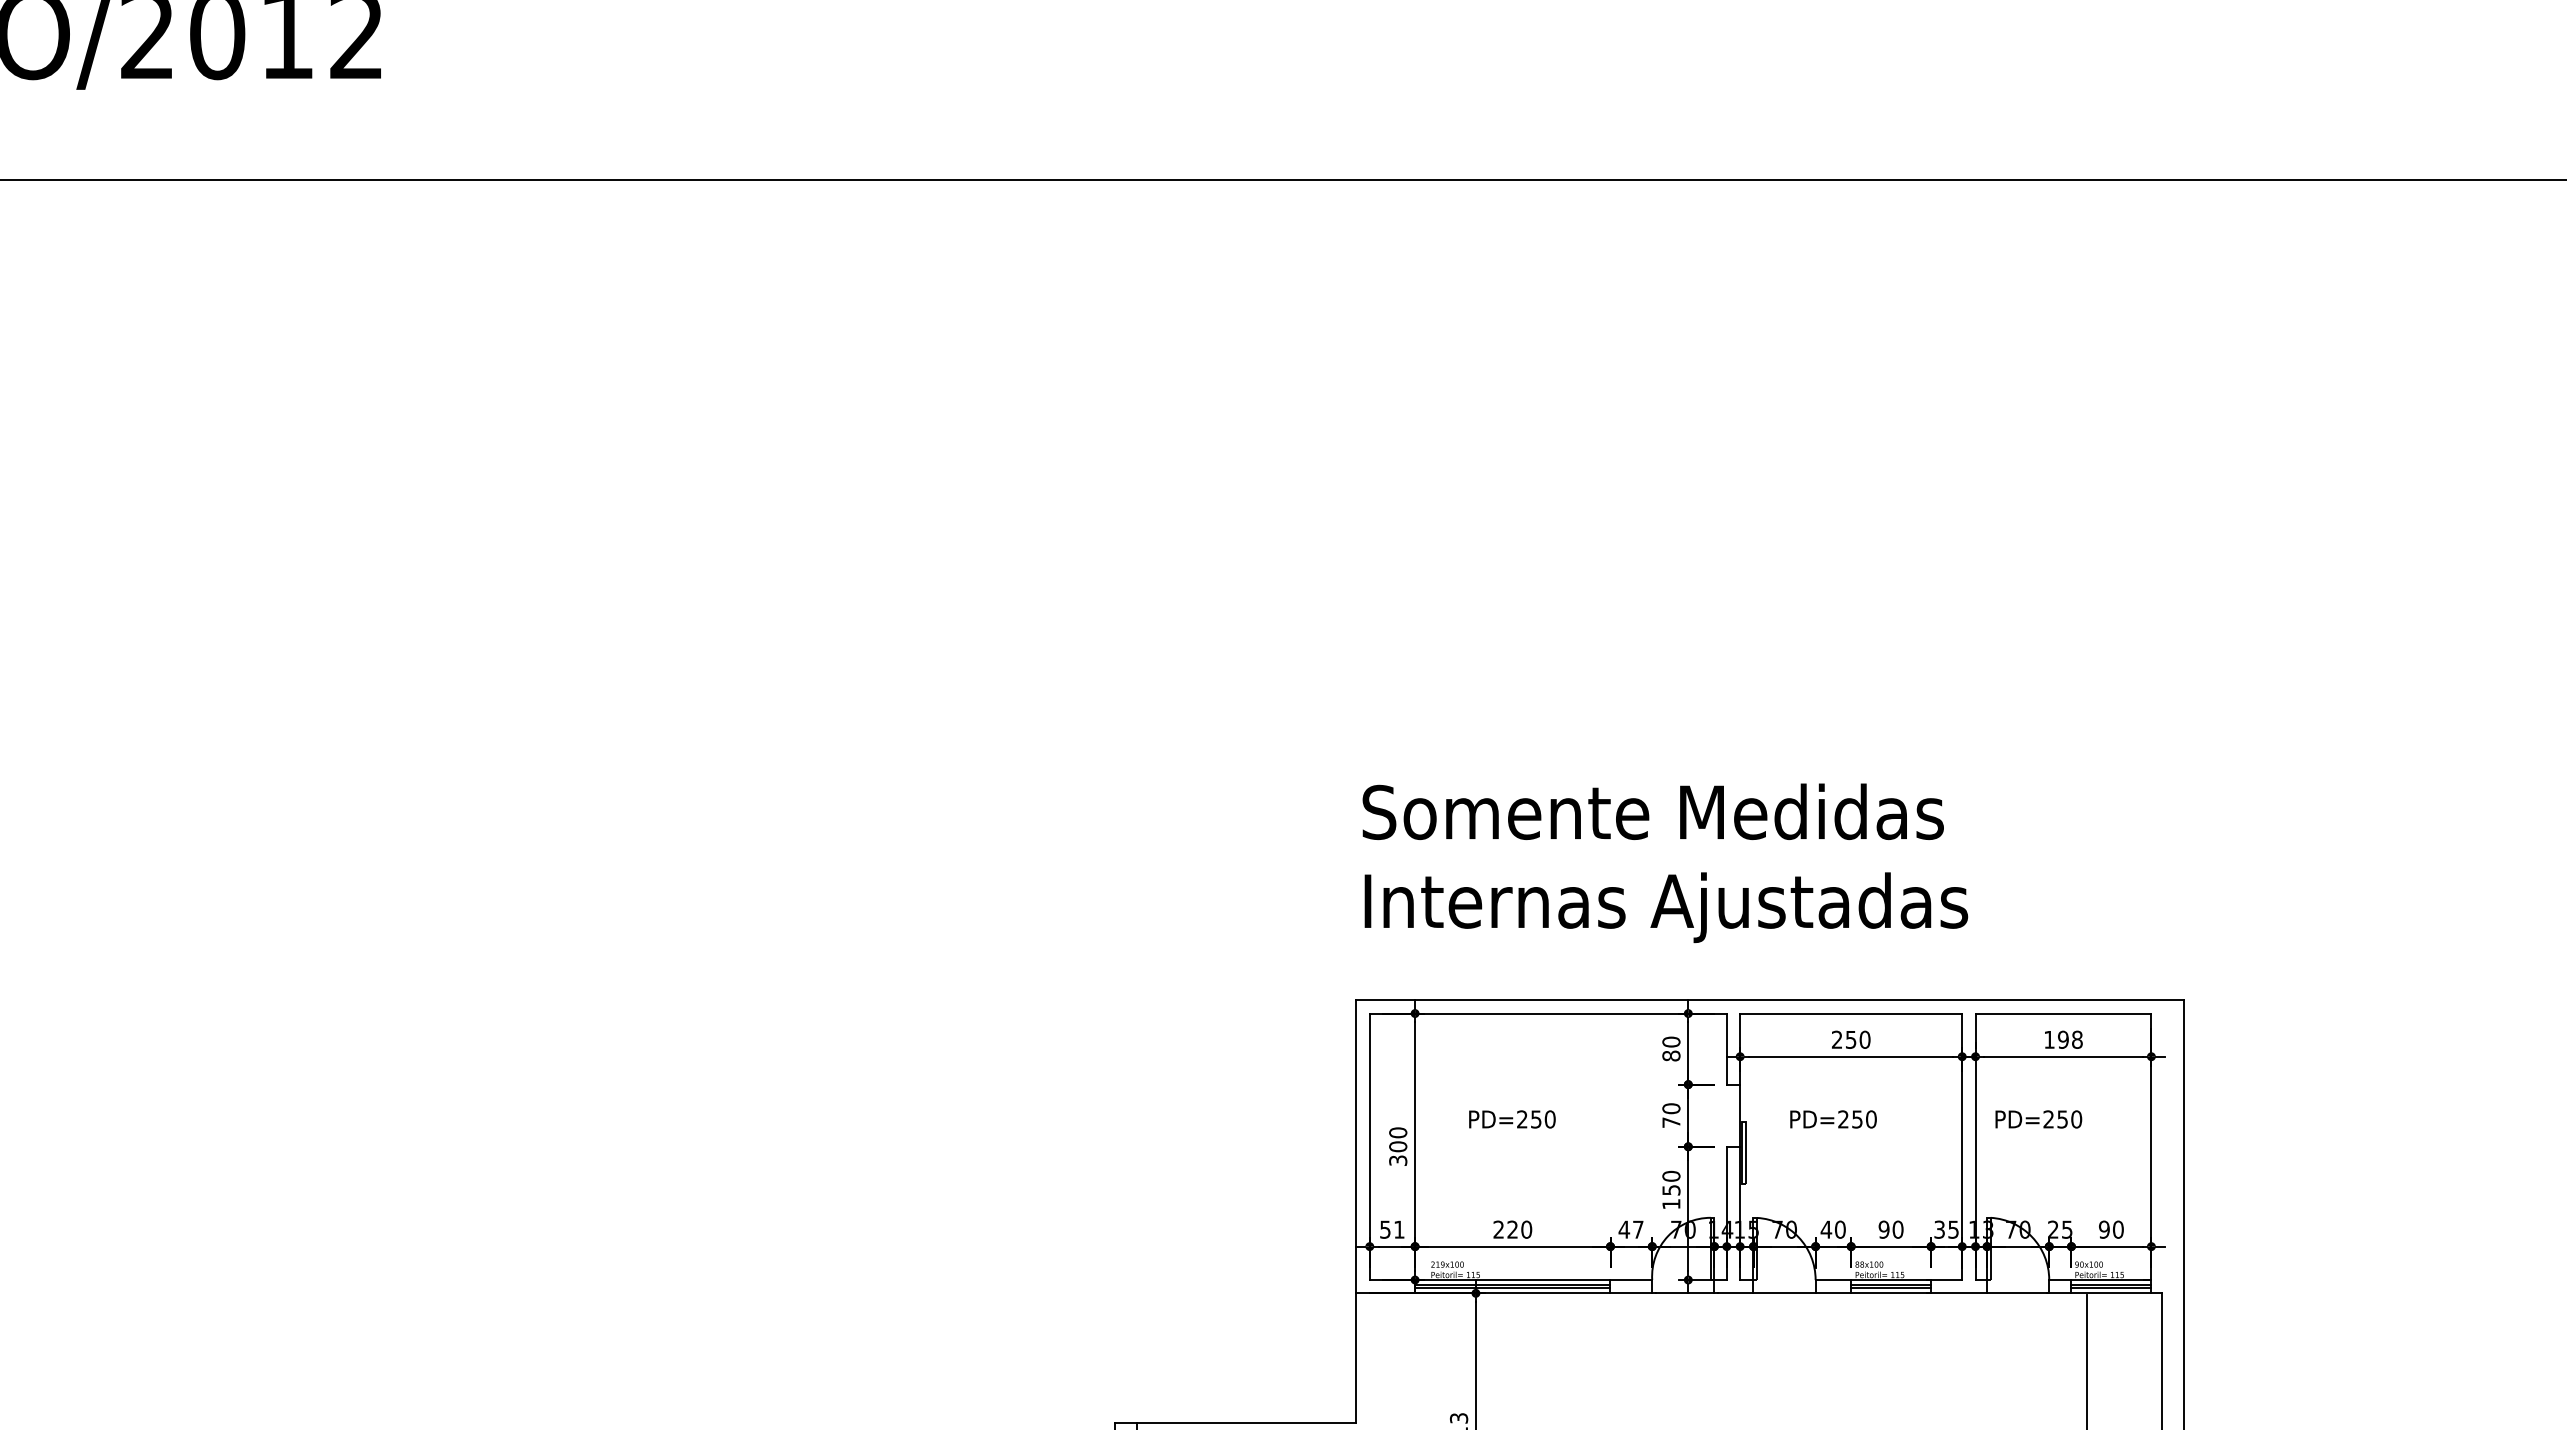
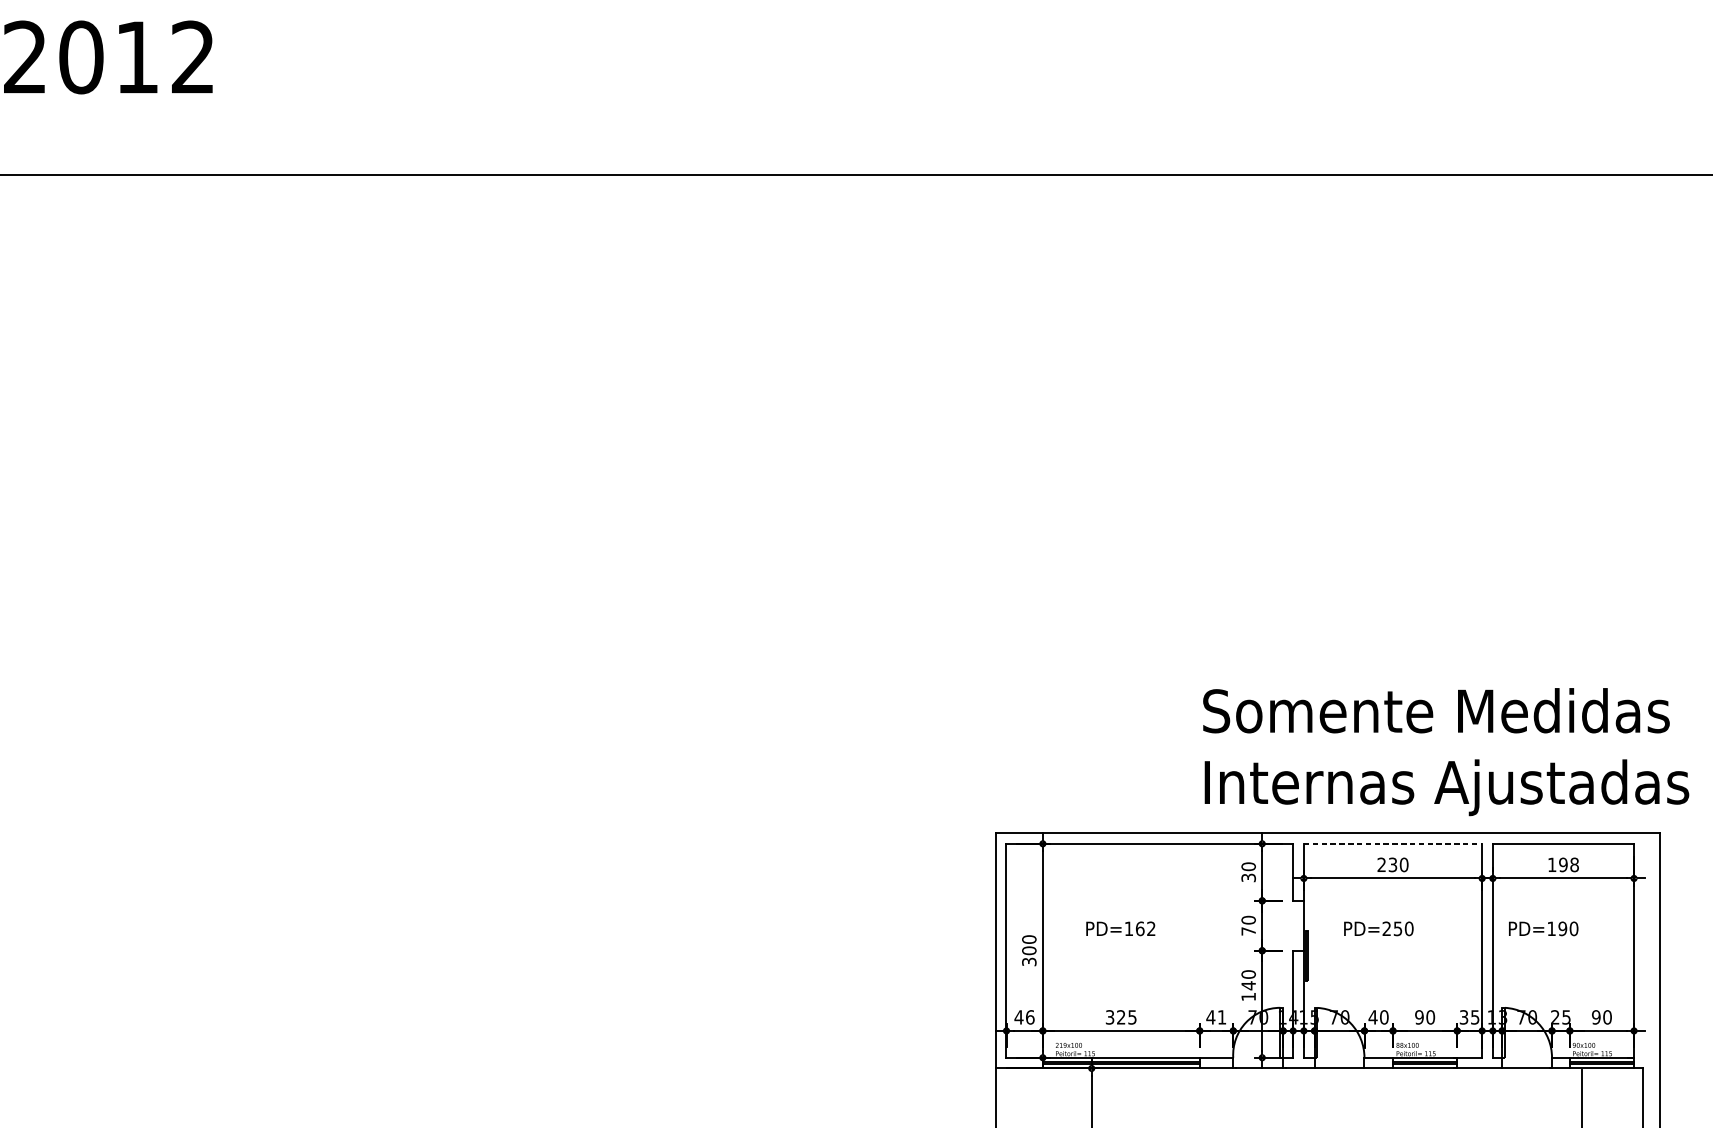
text: (1665, 862) -> (1446, 751), moved
line: (1851, 1013) -> (1393, 843), solid -> dashed
text: (1851, 1039) -> (1393, 864), 250 -> 230
text: (1671, 1055) -> (1248, 877), 80 -> 30
text: (1536, 1119) -> (1140, 928), PD=250 -> PD=162
text: (2055, 1119) -> (1557, 928), PD=250 -> PD=190
text: (1671, 1190) -> (1248, 985), 150 -> 140
text: (1391, 1229) -> (1023, 1017), 51 -> 46
text: (1512, 1229) -> (1121, 1017), 220 -> 325
text: (1638, 1229) -> (1222, 1017), 47 -> 41

